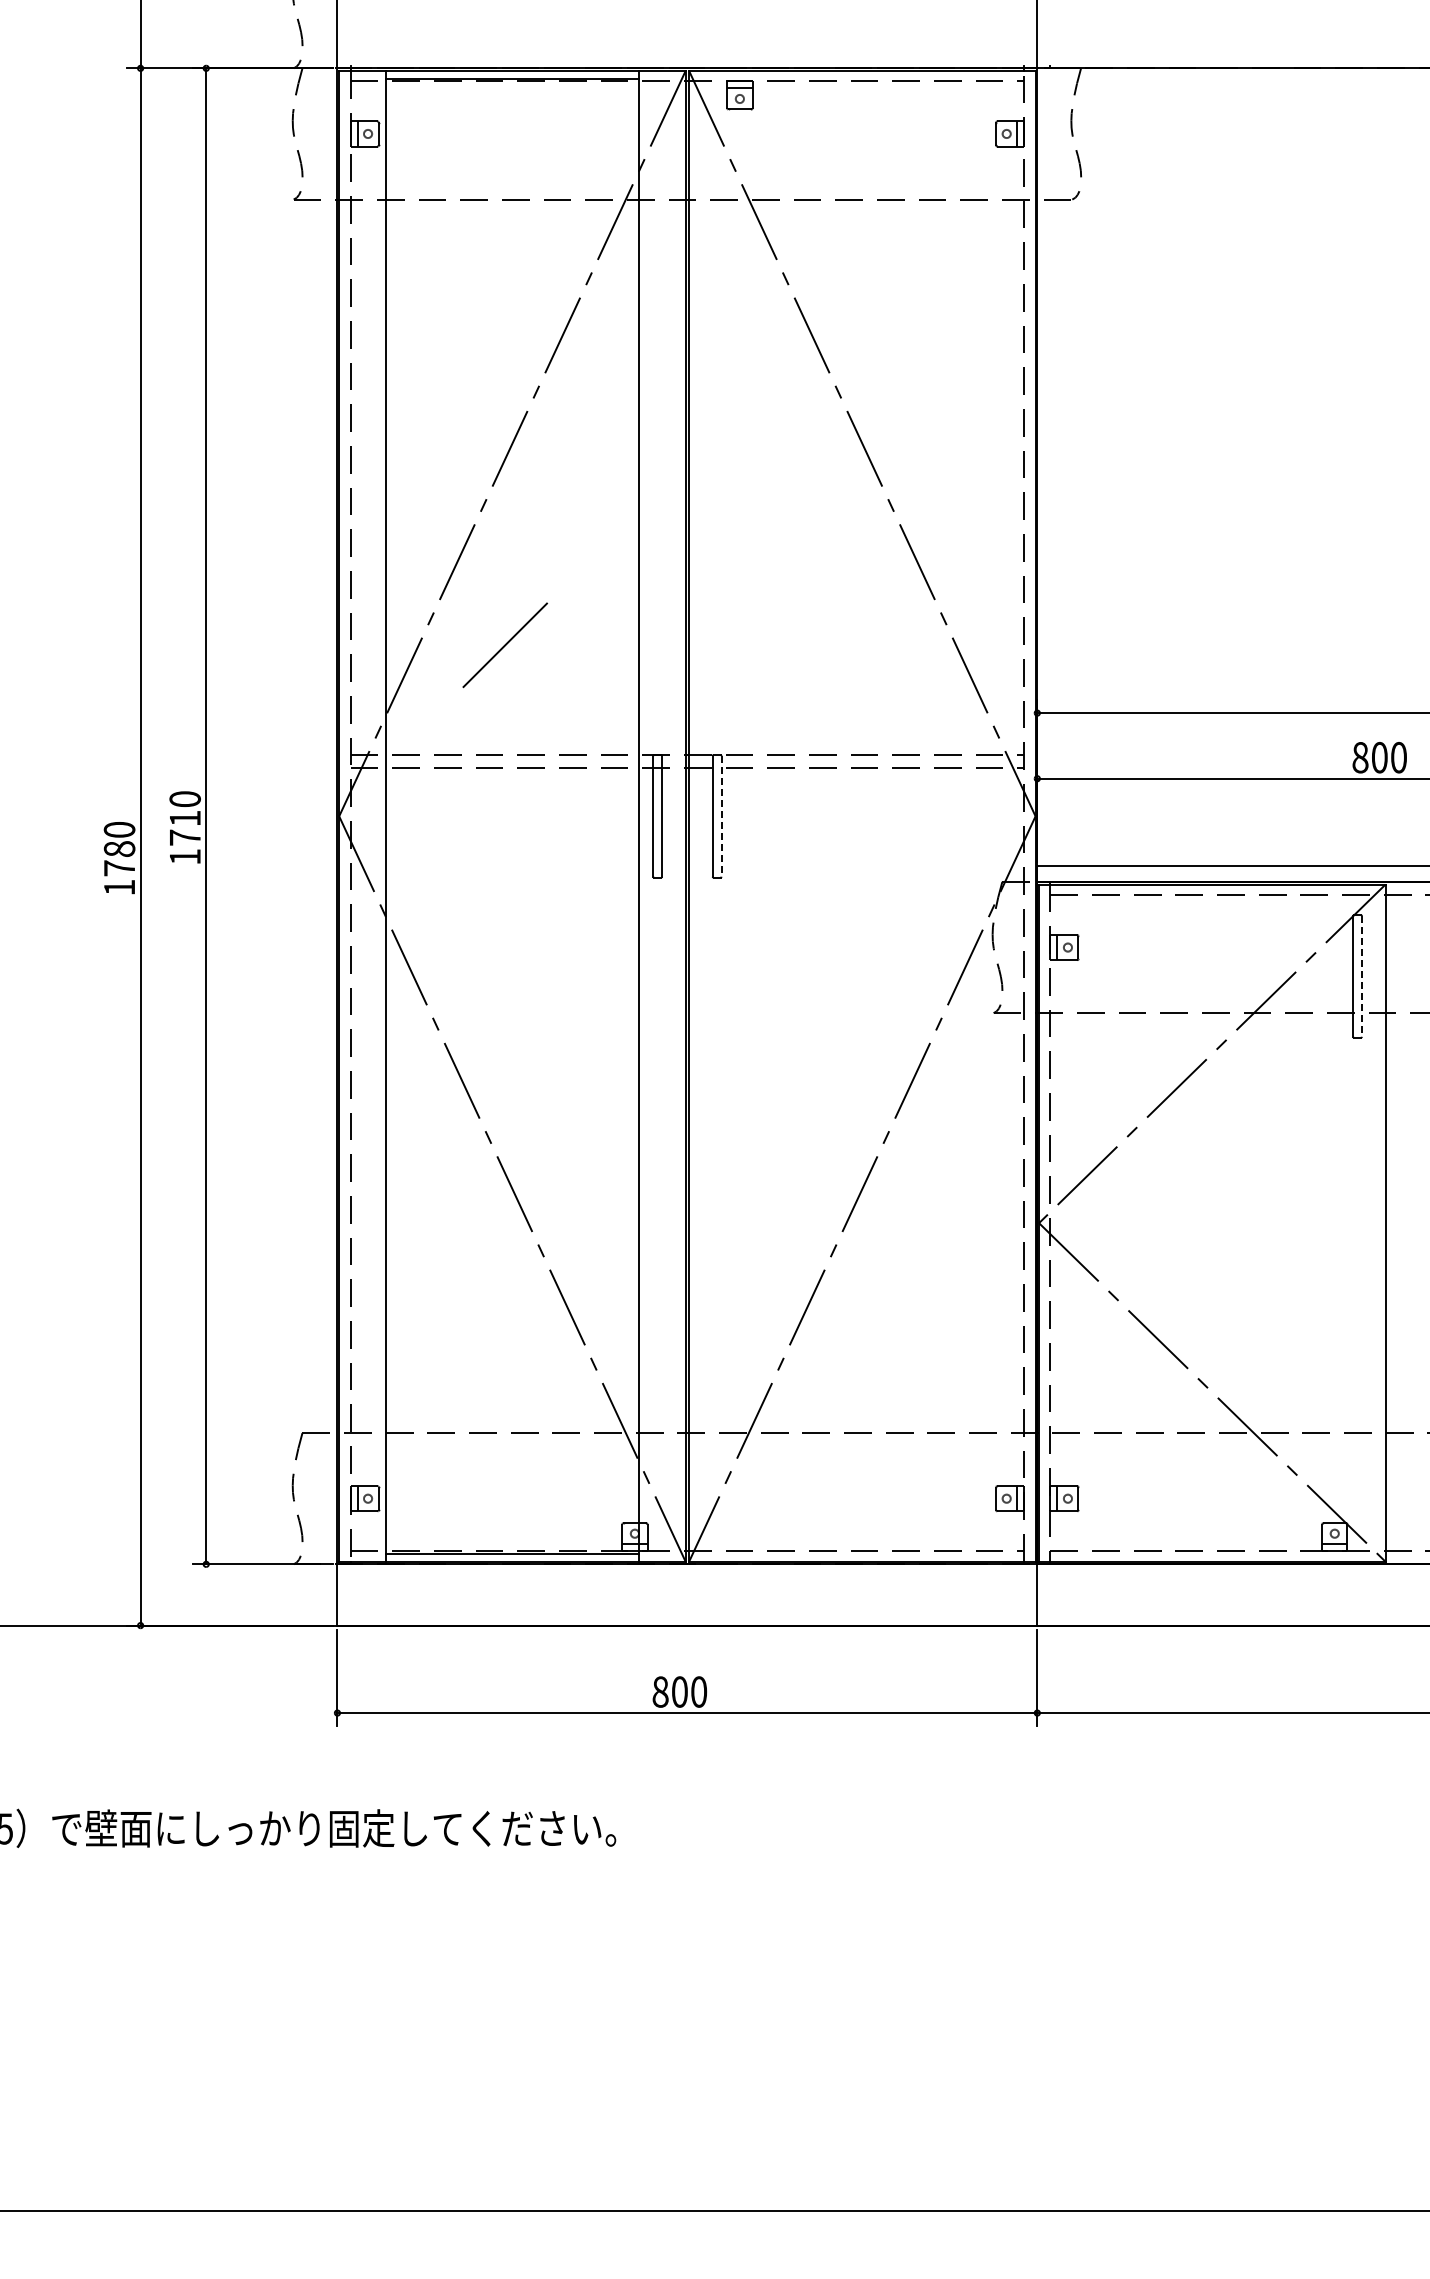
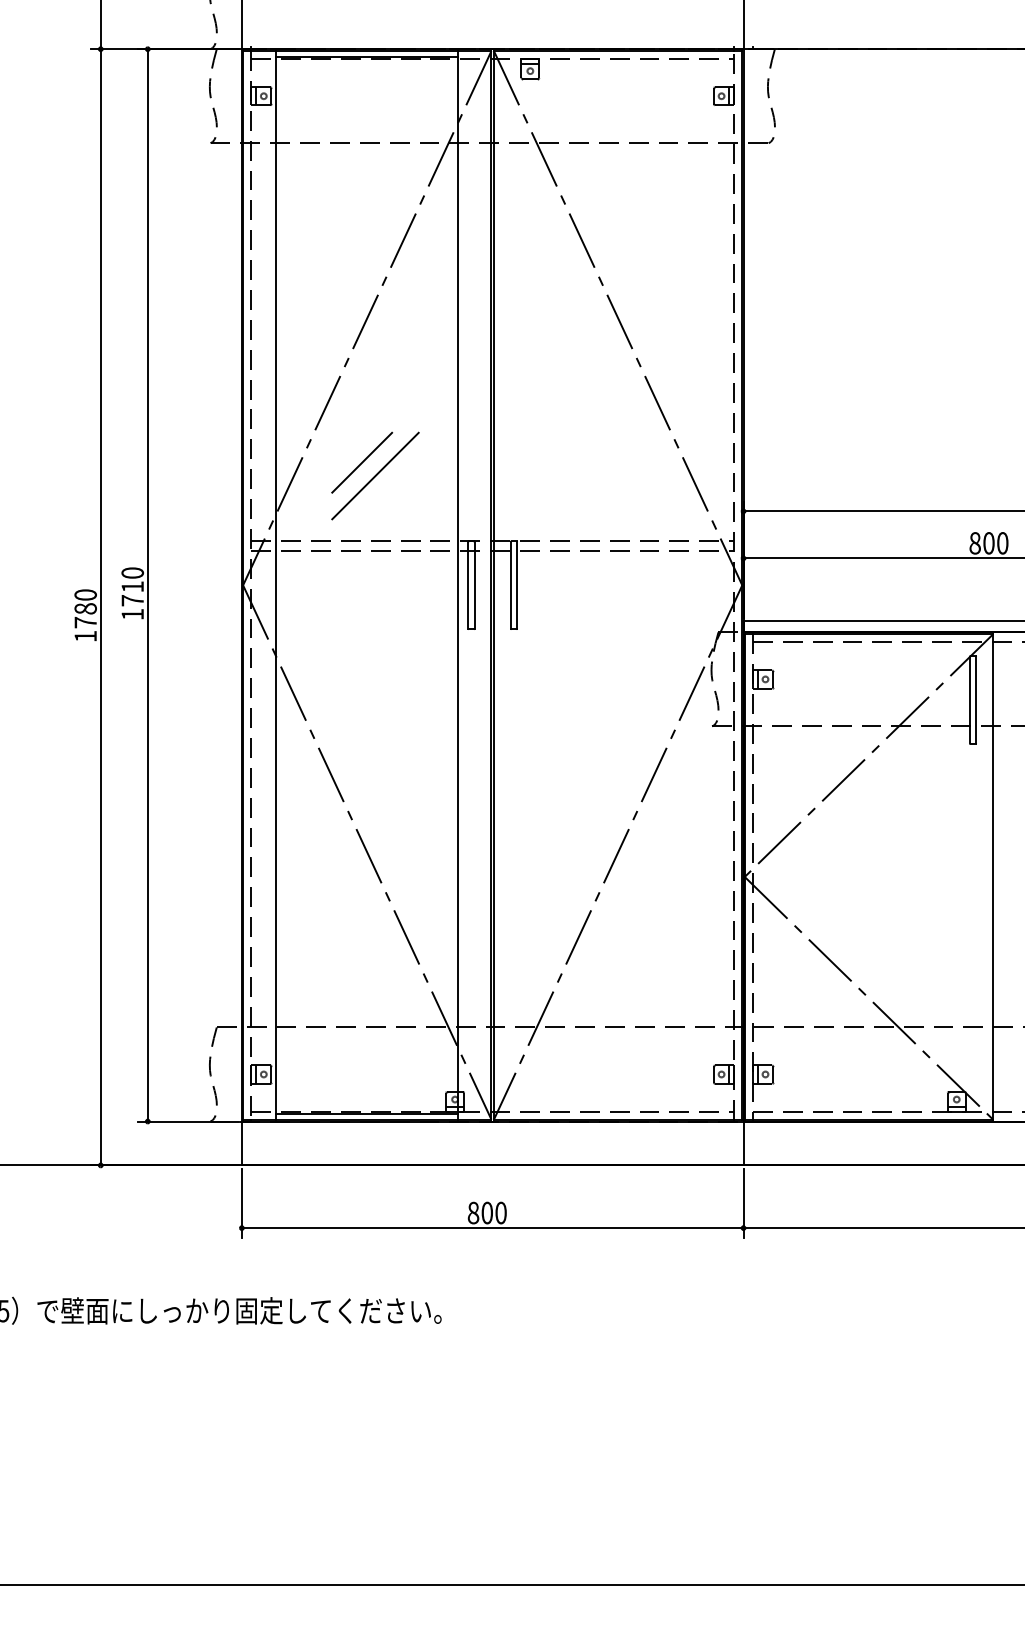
line: (523, 663) -> (375, 475), added
line: (721, 816) -> (517, 585), dashed -> solid
line: (1361, 976) -> (975, 700), dashed -> solid

